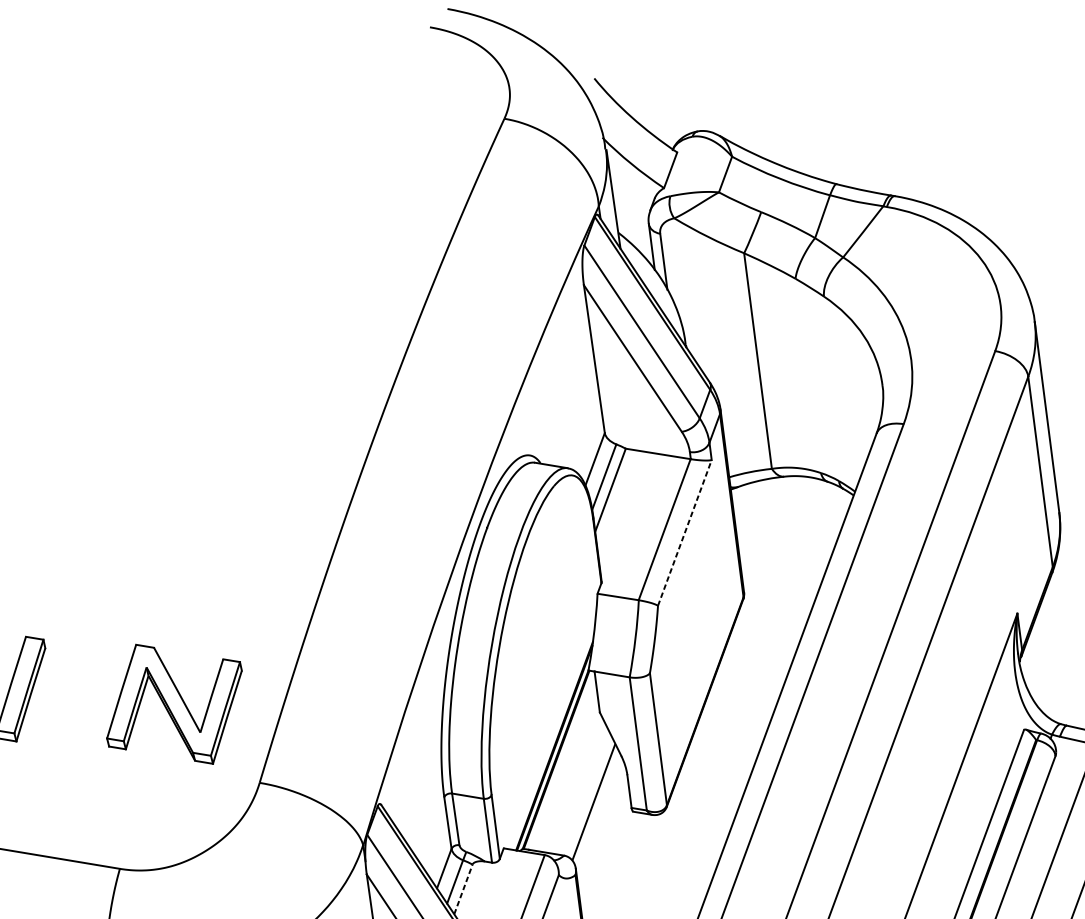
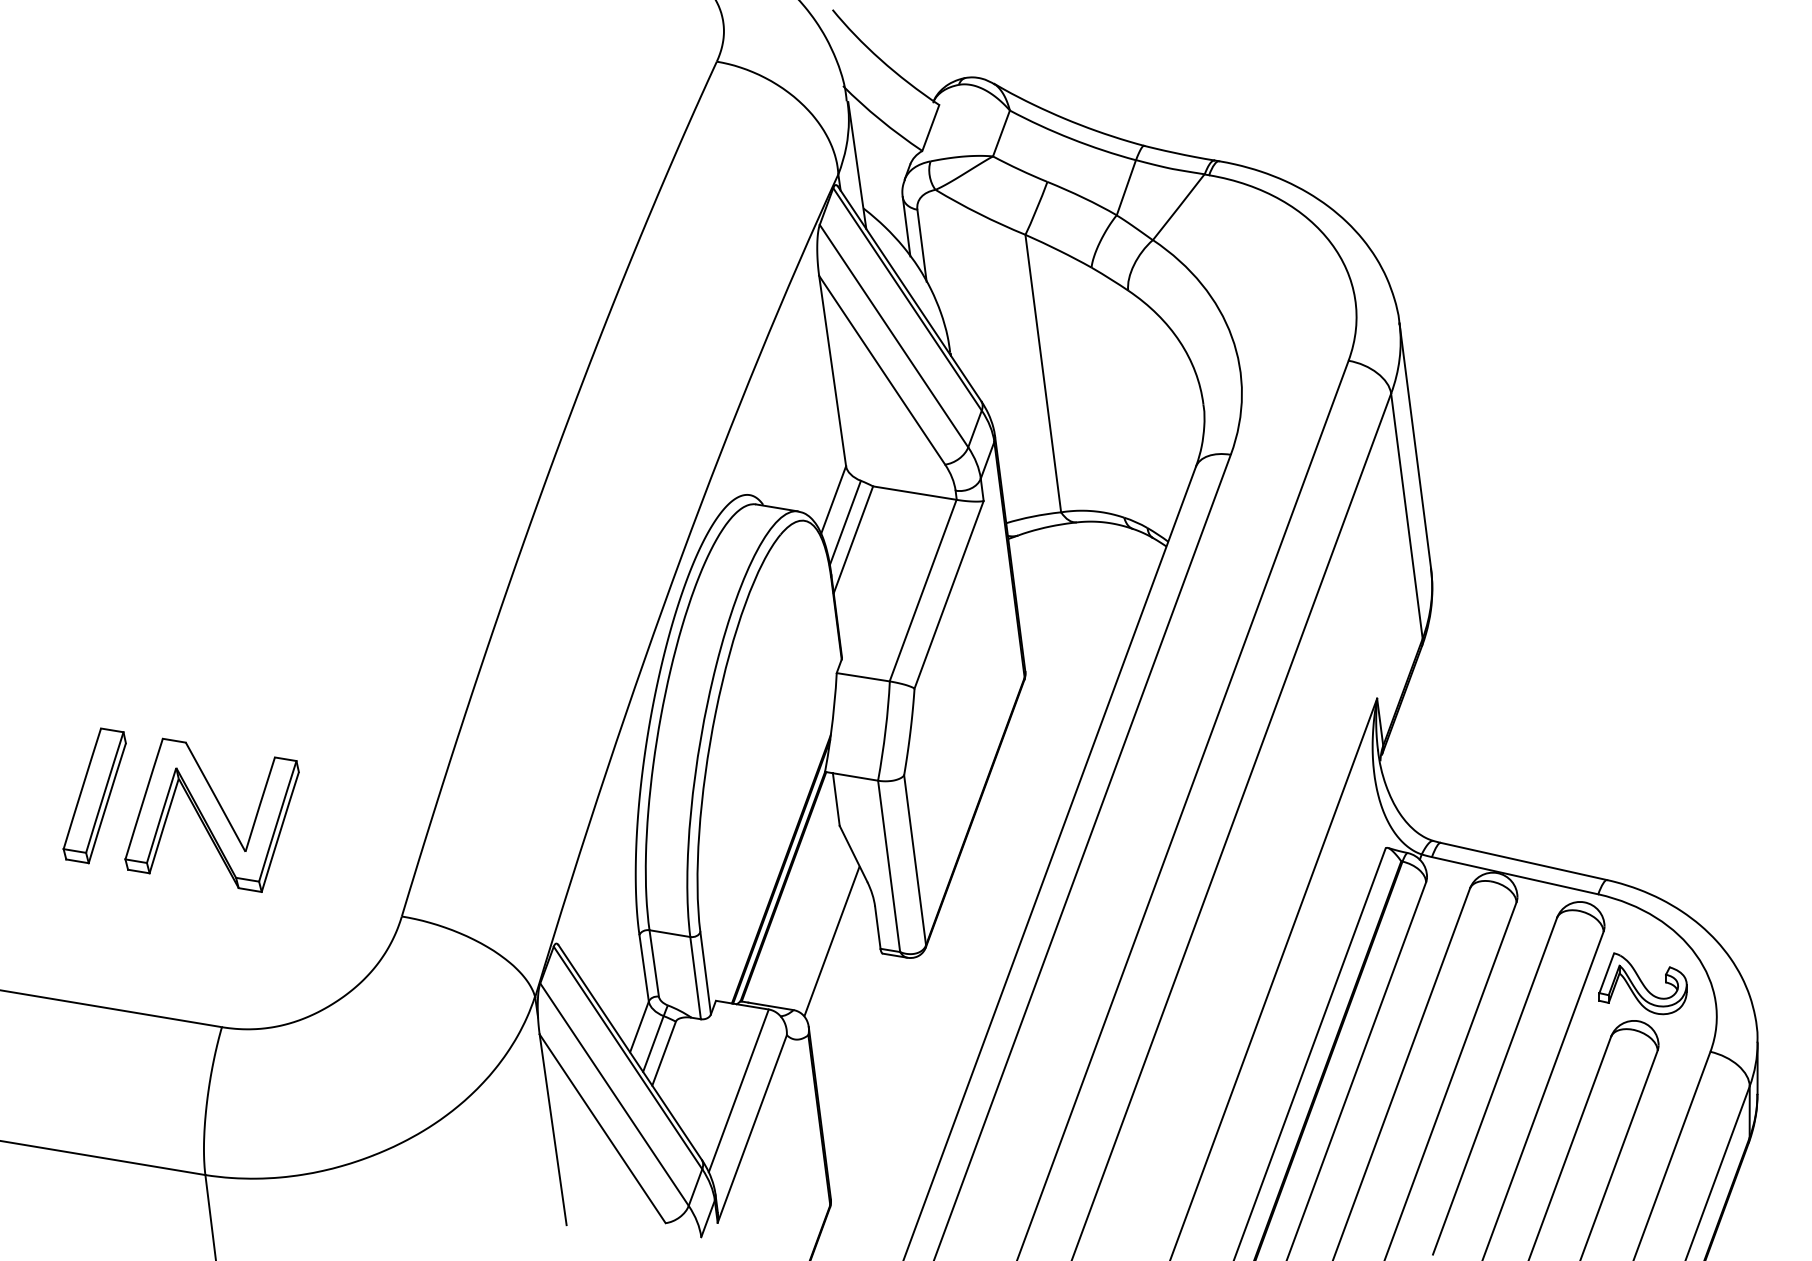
line: (685, 532) -> (949, 594), dashed -> solid
part: (173, 703) -> (211, 814), moved
line: (463, 889) -> (664, 1053), dashed -> solid

